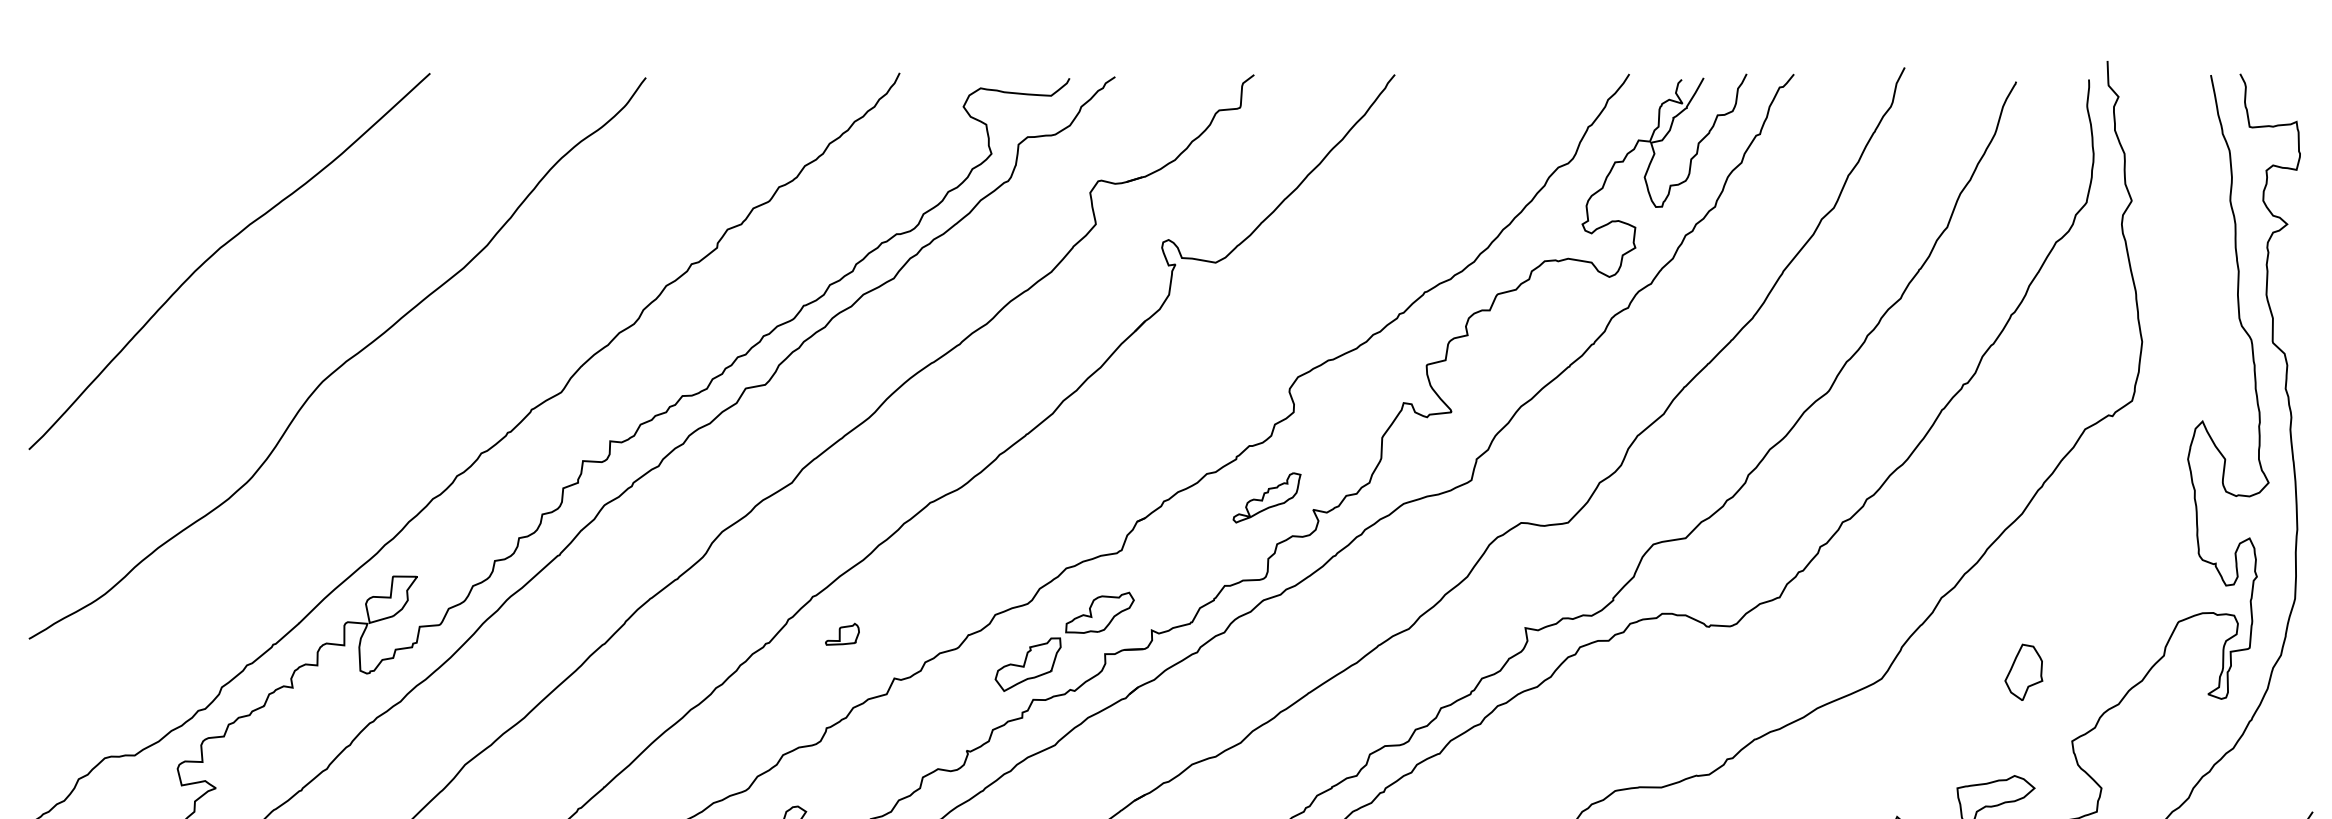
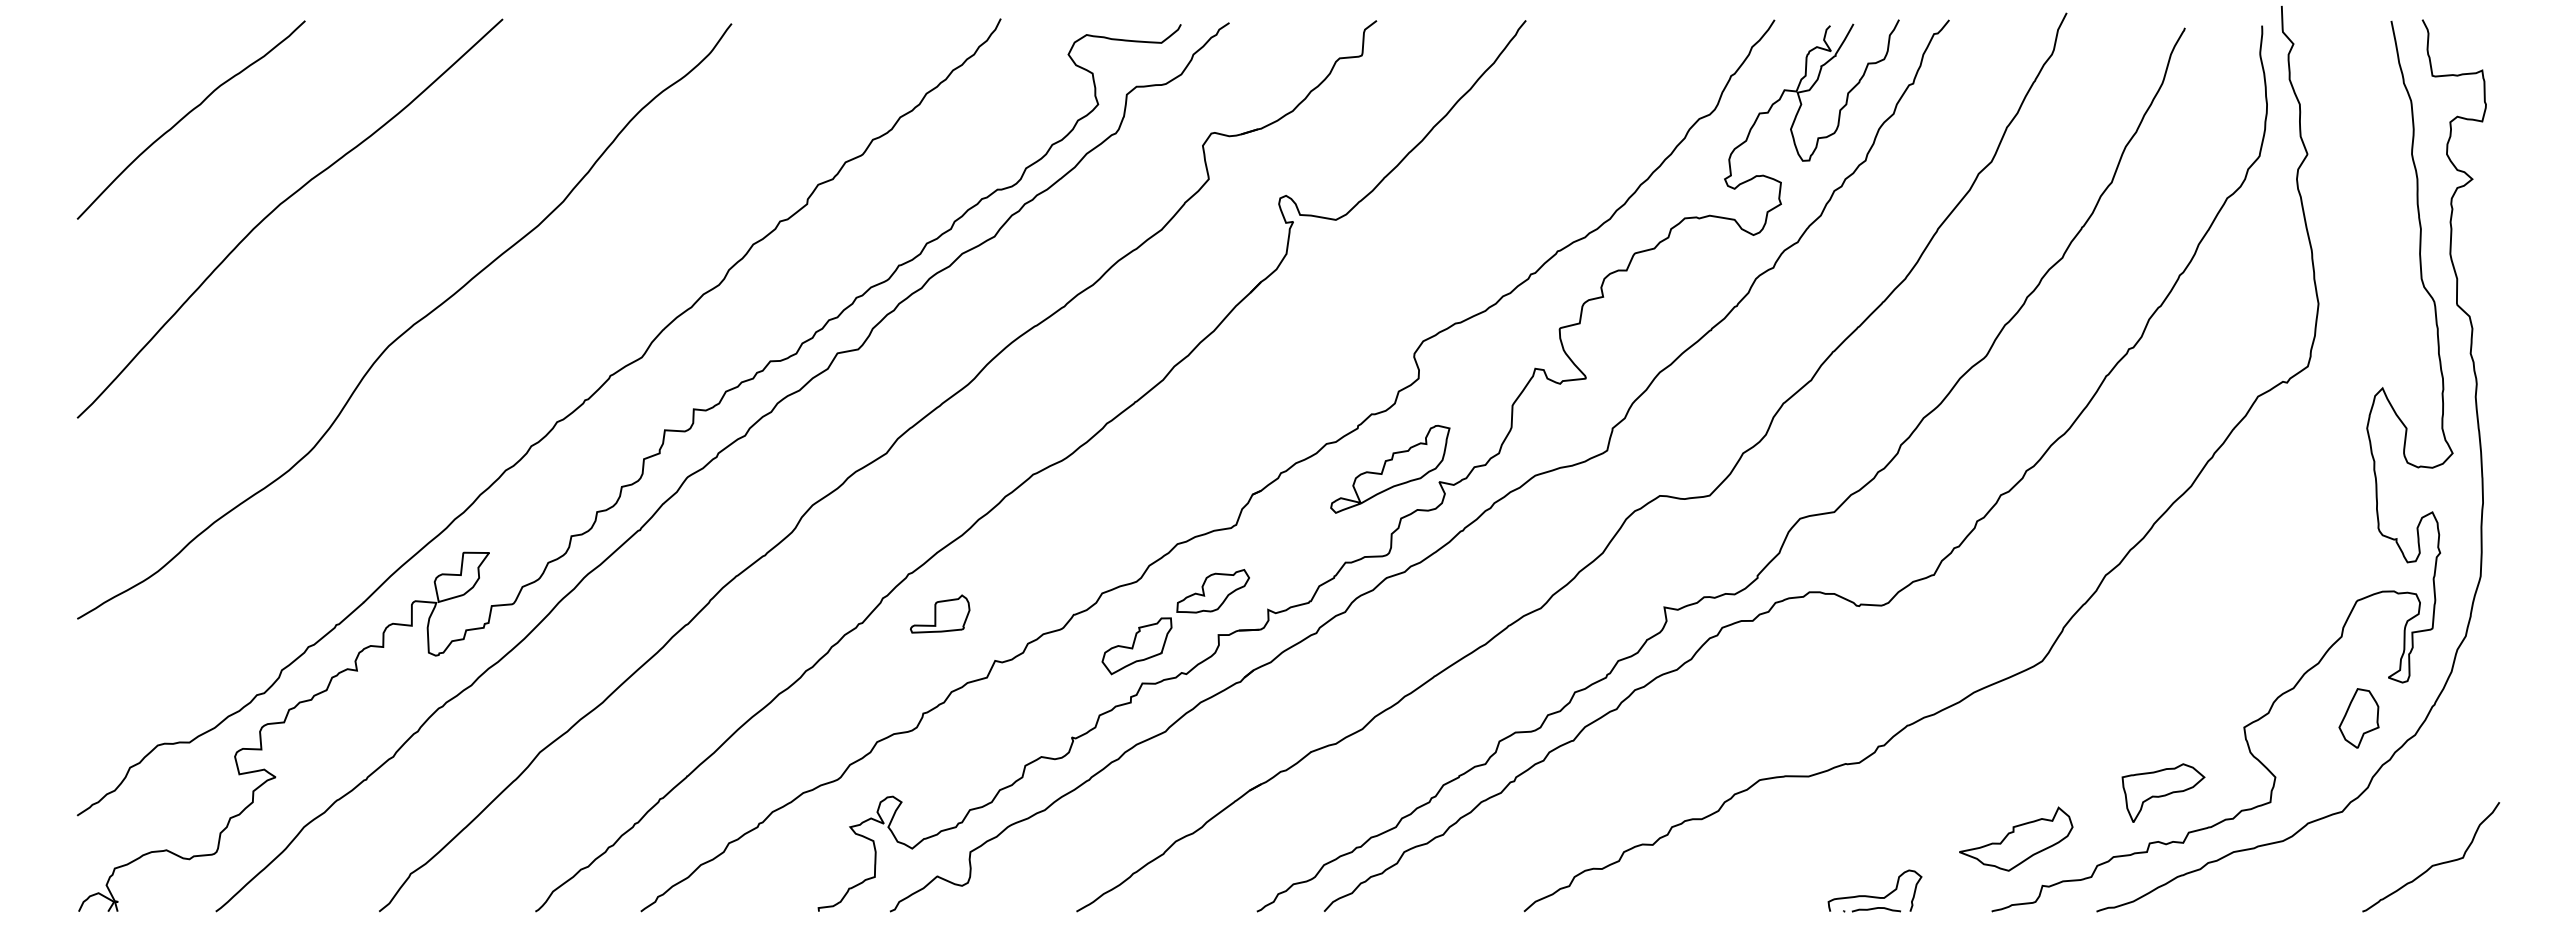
curve: (132, 164) -> (187, 115), added
part: (1267, 498) -> (1390, 469), size x1.67
part: (841, 633) -> (939, 613), size x1.67
part: (2023, 672) -> (2358, 718), moved

